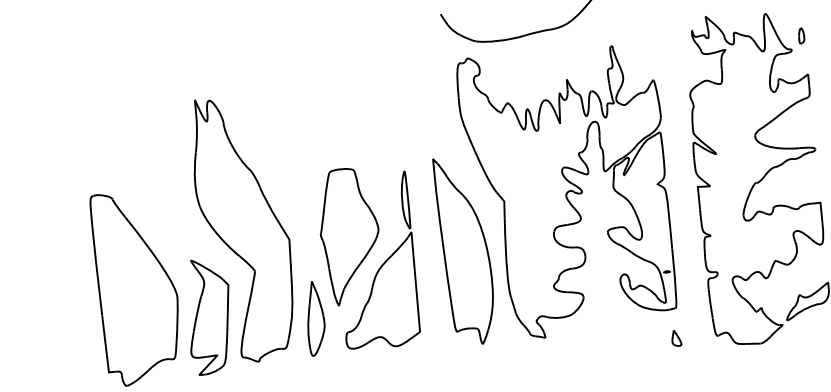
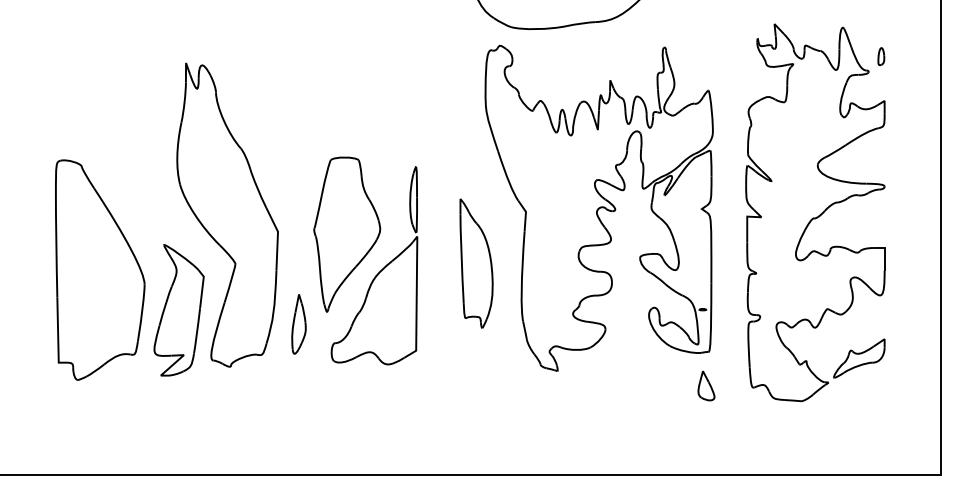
part: (465, 250) -> (476, 263), size x0.6
part: (315, 318) -> (298, 324), size x0.7
part: (676, 337) -> (706, 385), size x1.6

